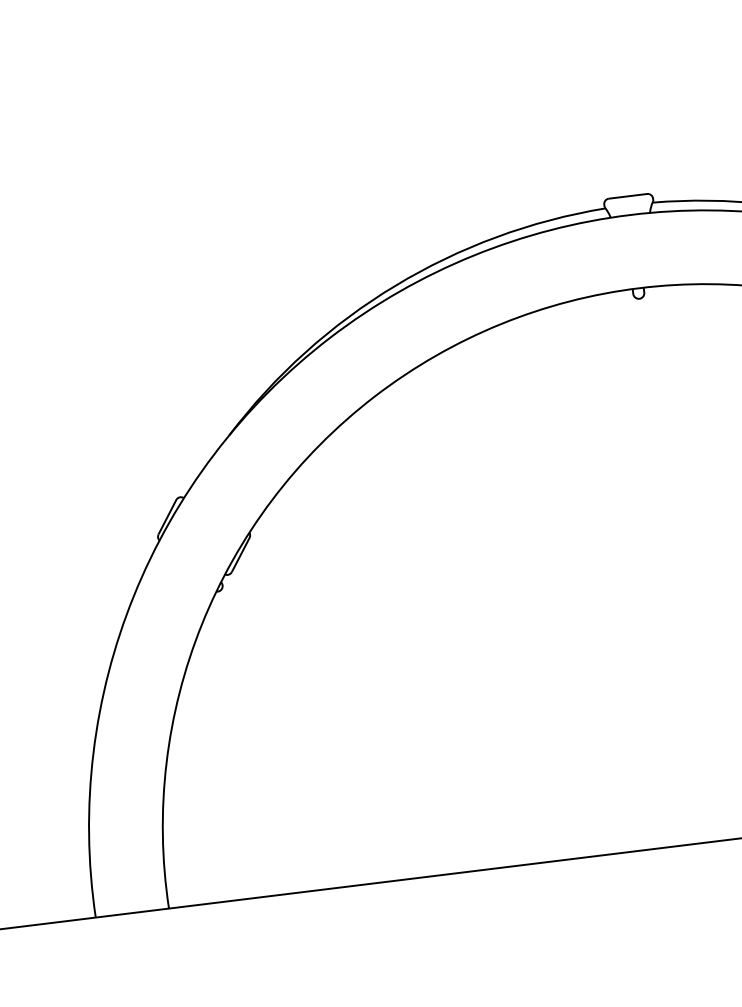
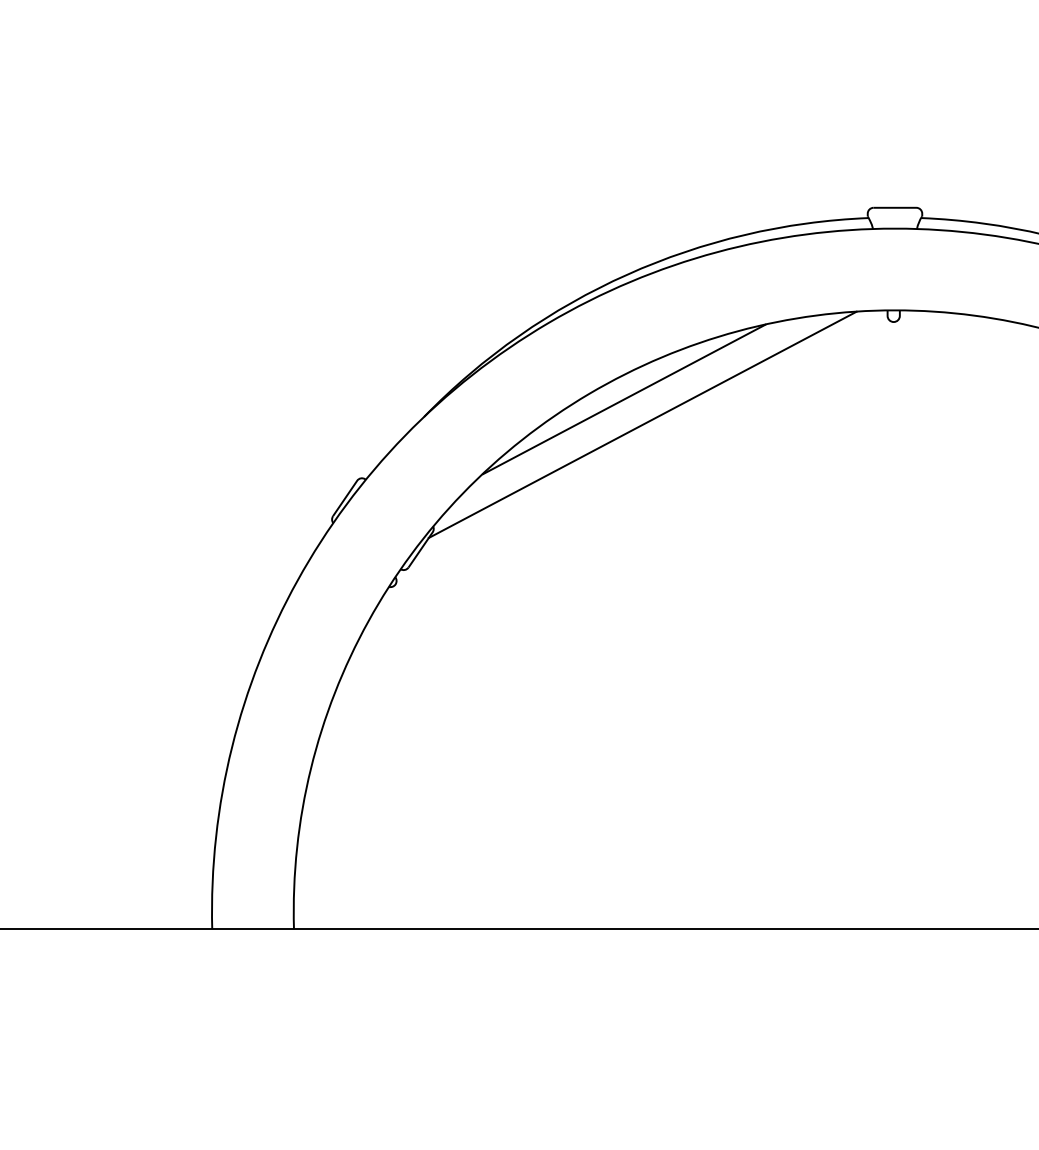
line: (406, 397) -> (624, 399), added
line: (425, 418) -> (642, 424), added

